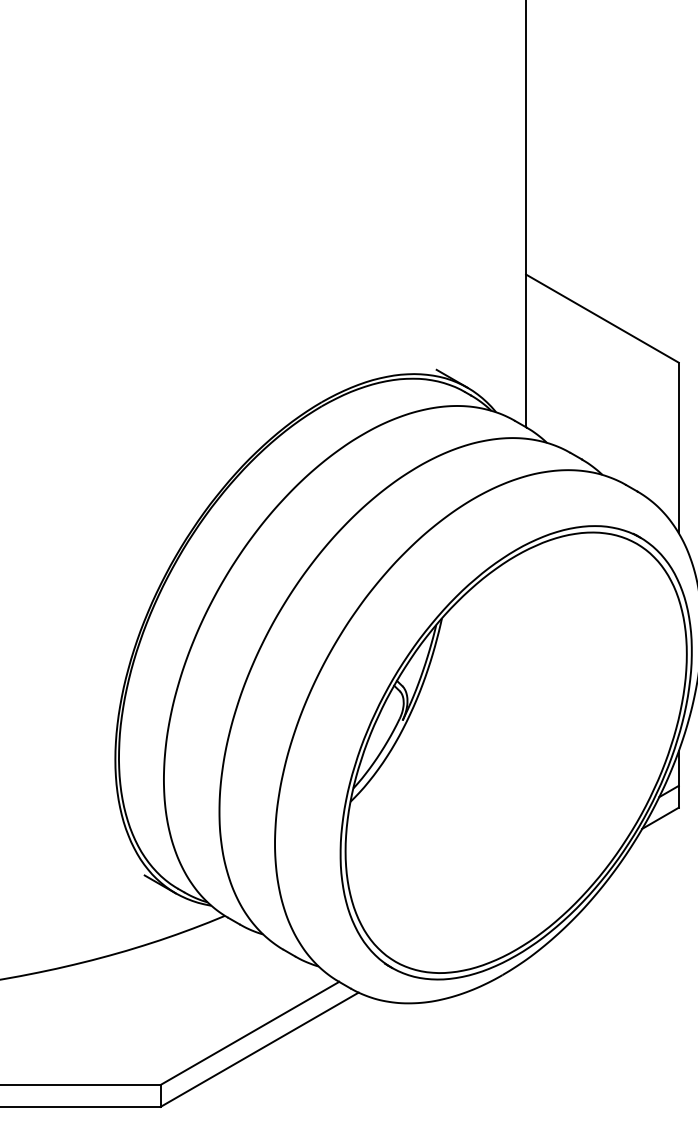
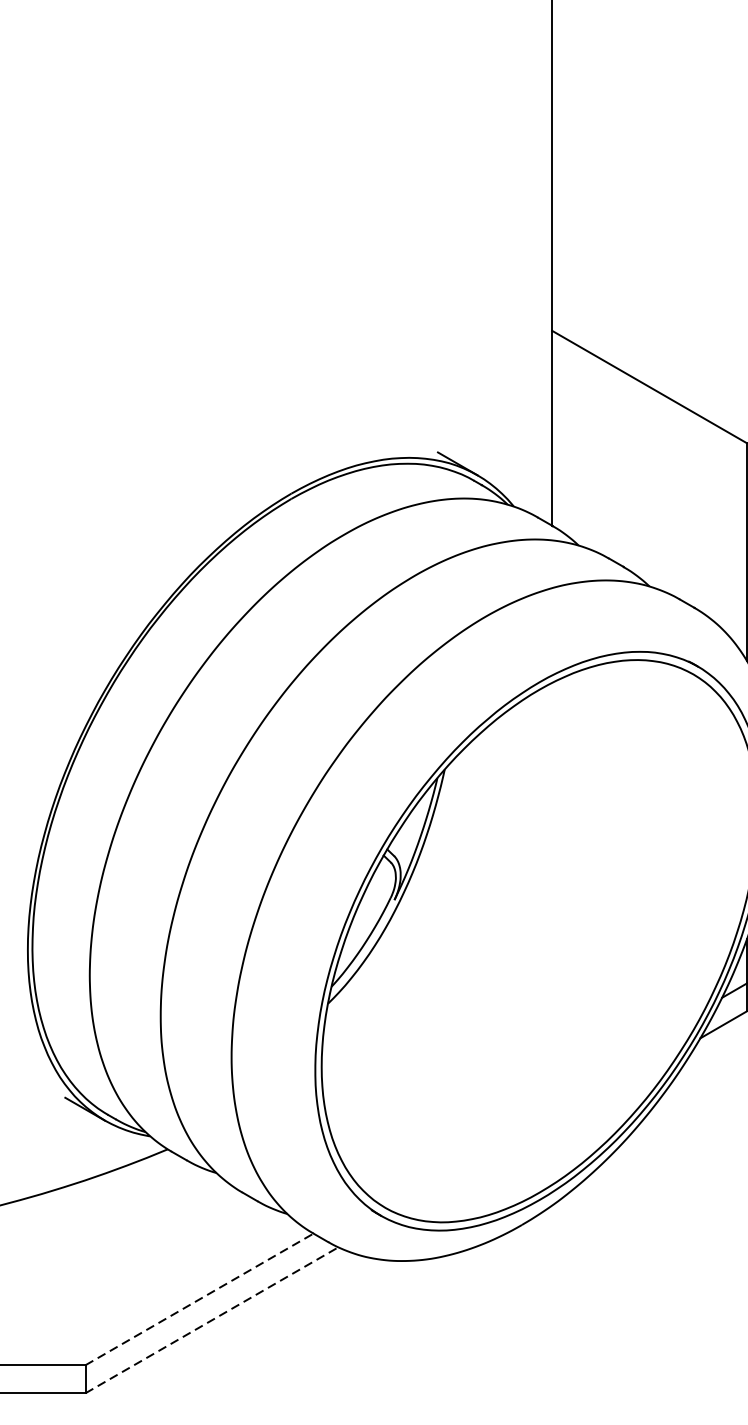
line: (250, 1033) -> (200, 1299), solid -> dashed
line: (260, 1049) -> (213, 1319), solid -> dashed

